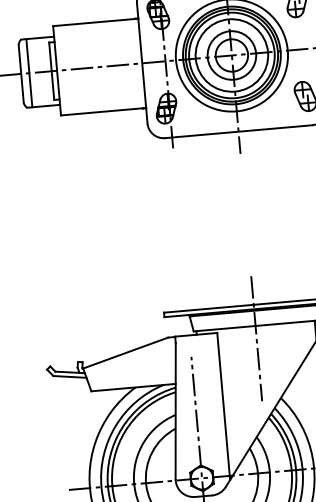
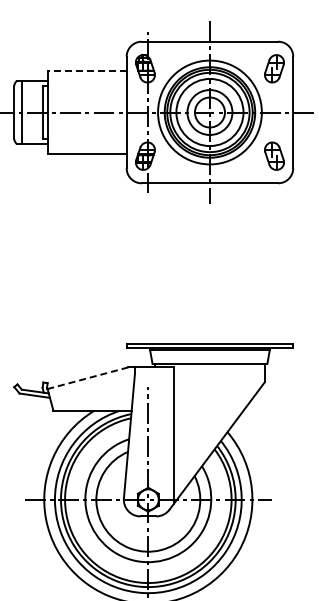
line: (96, 22) -> (87, 71), solid -> dashed
line: (256, 338) -> (209, 375), removed
line: (126, 353) -> (88, 378), solid -> dashed

